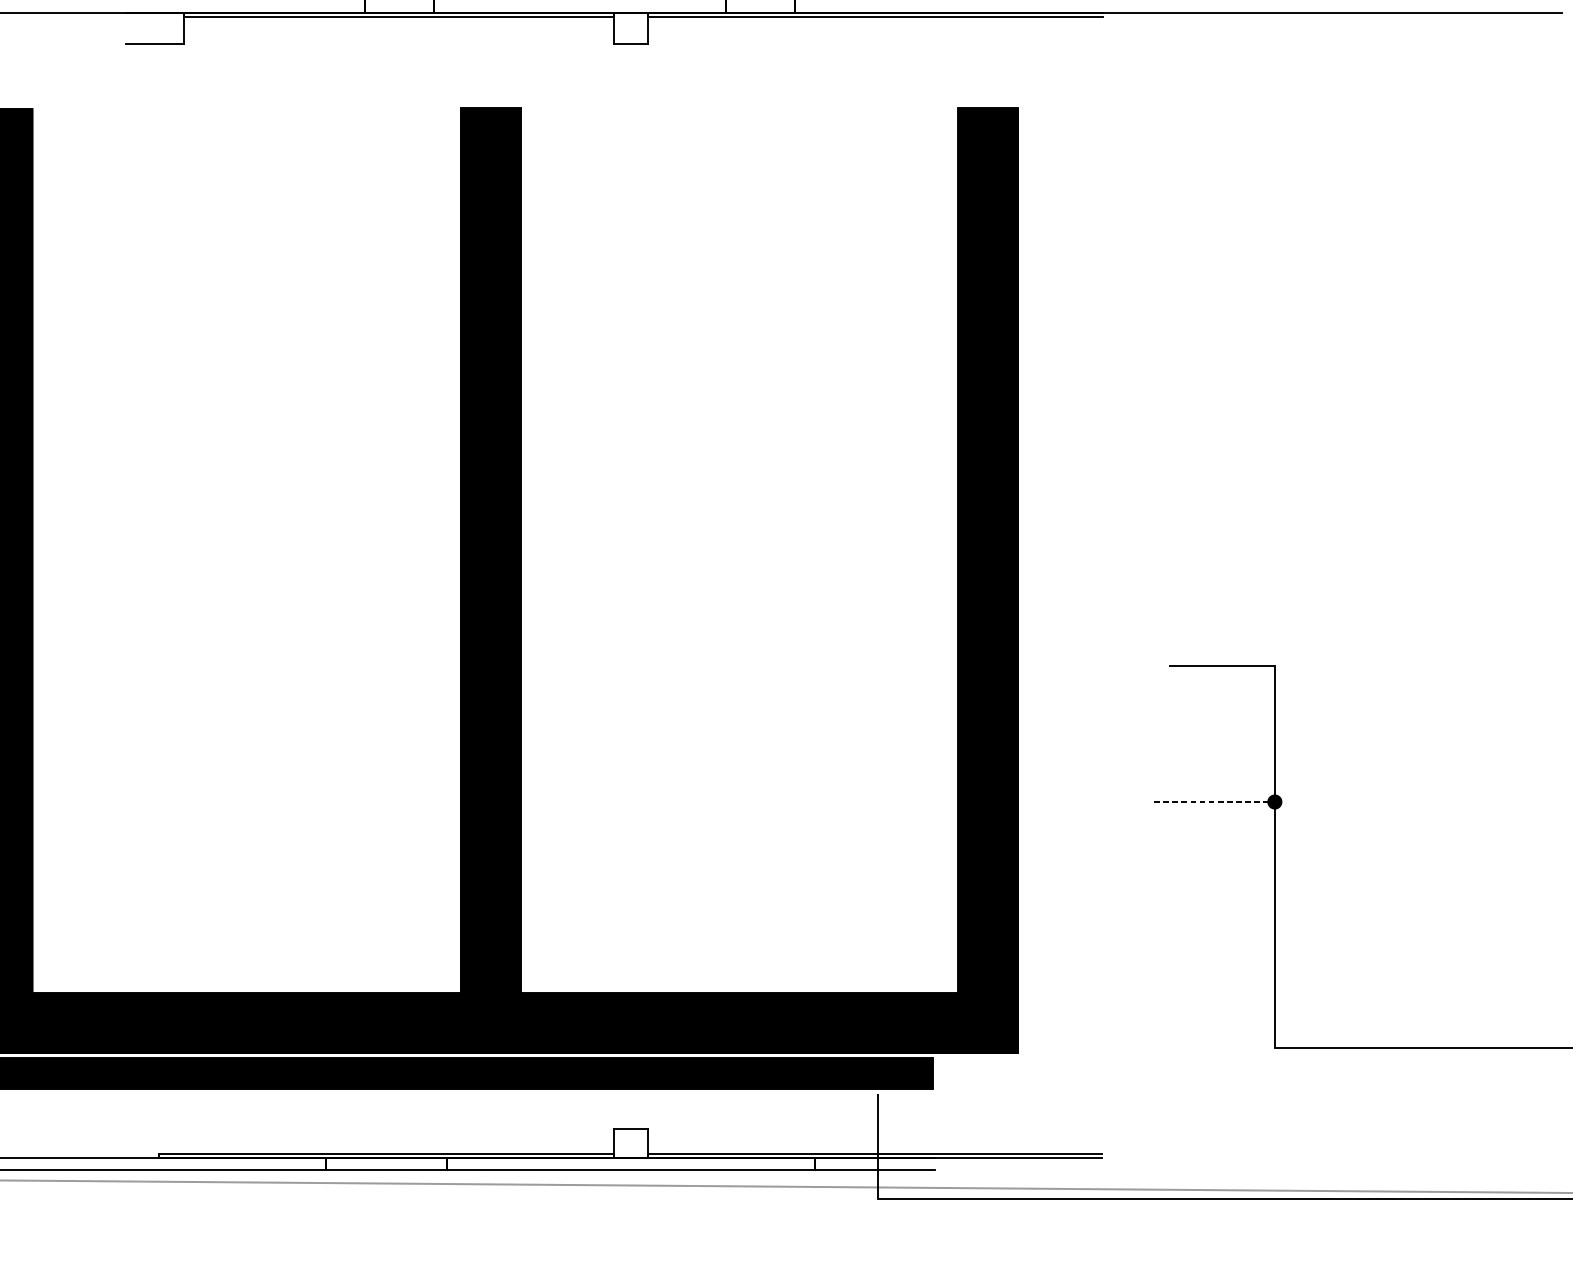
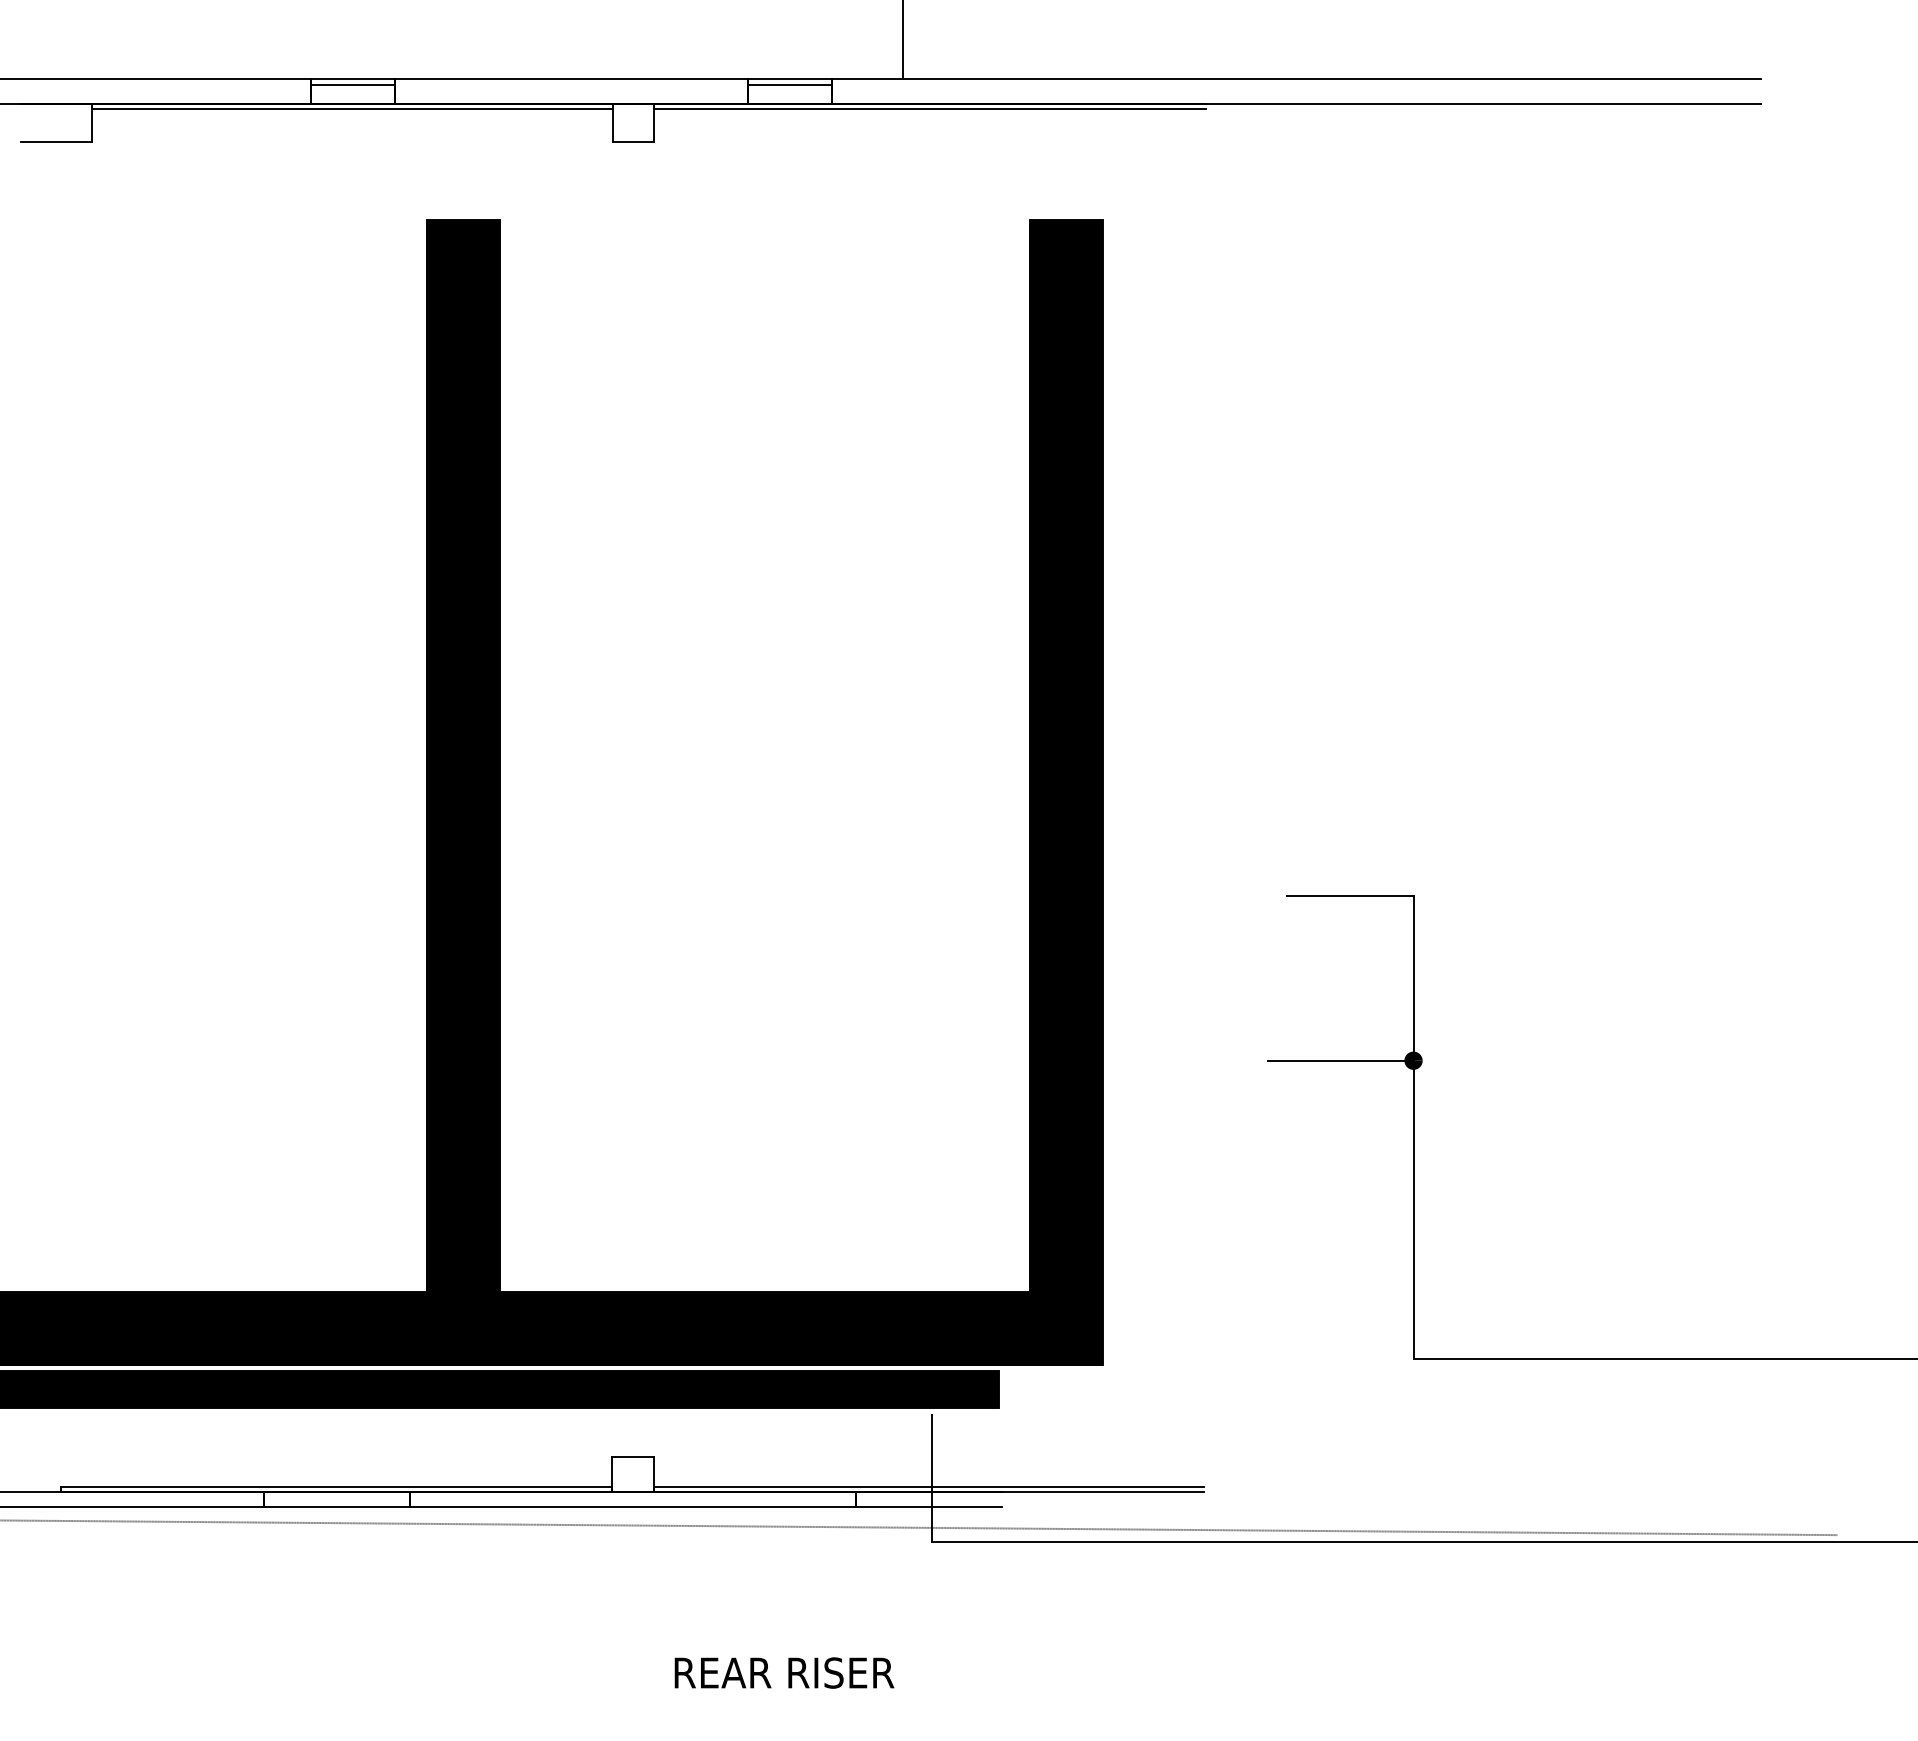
line: (1214, 801) -> (1340, 1060), dashed -> solid

